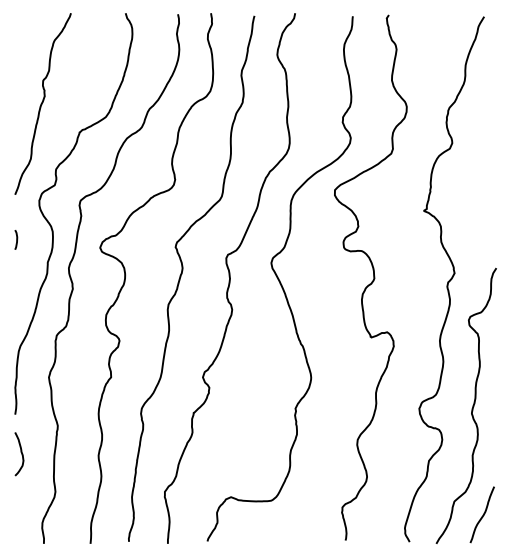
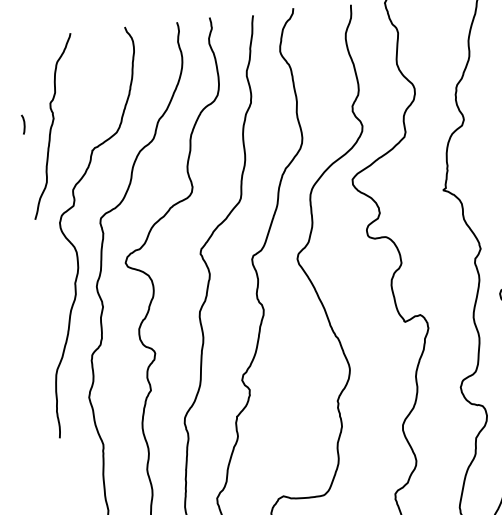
curve: (16, 239) -> (23, 124), moved
curve: (21, 454) -> (70, 477), removed

